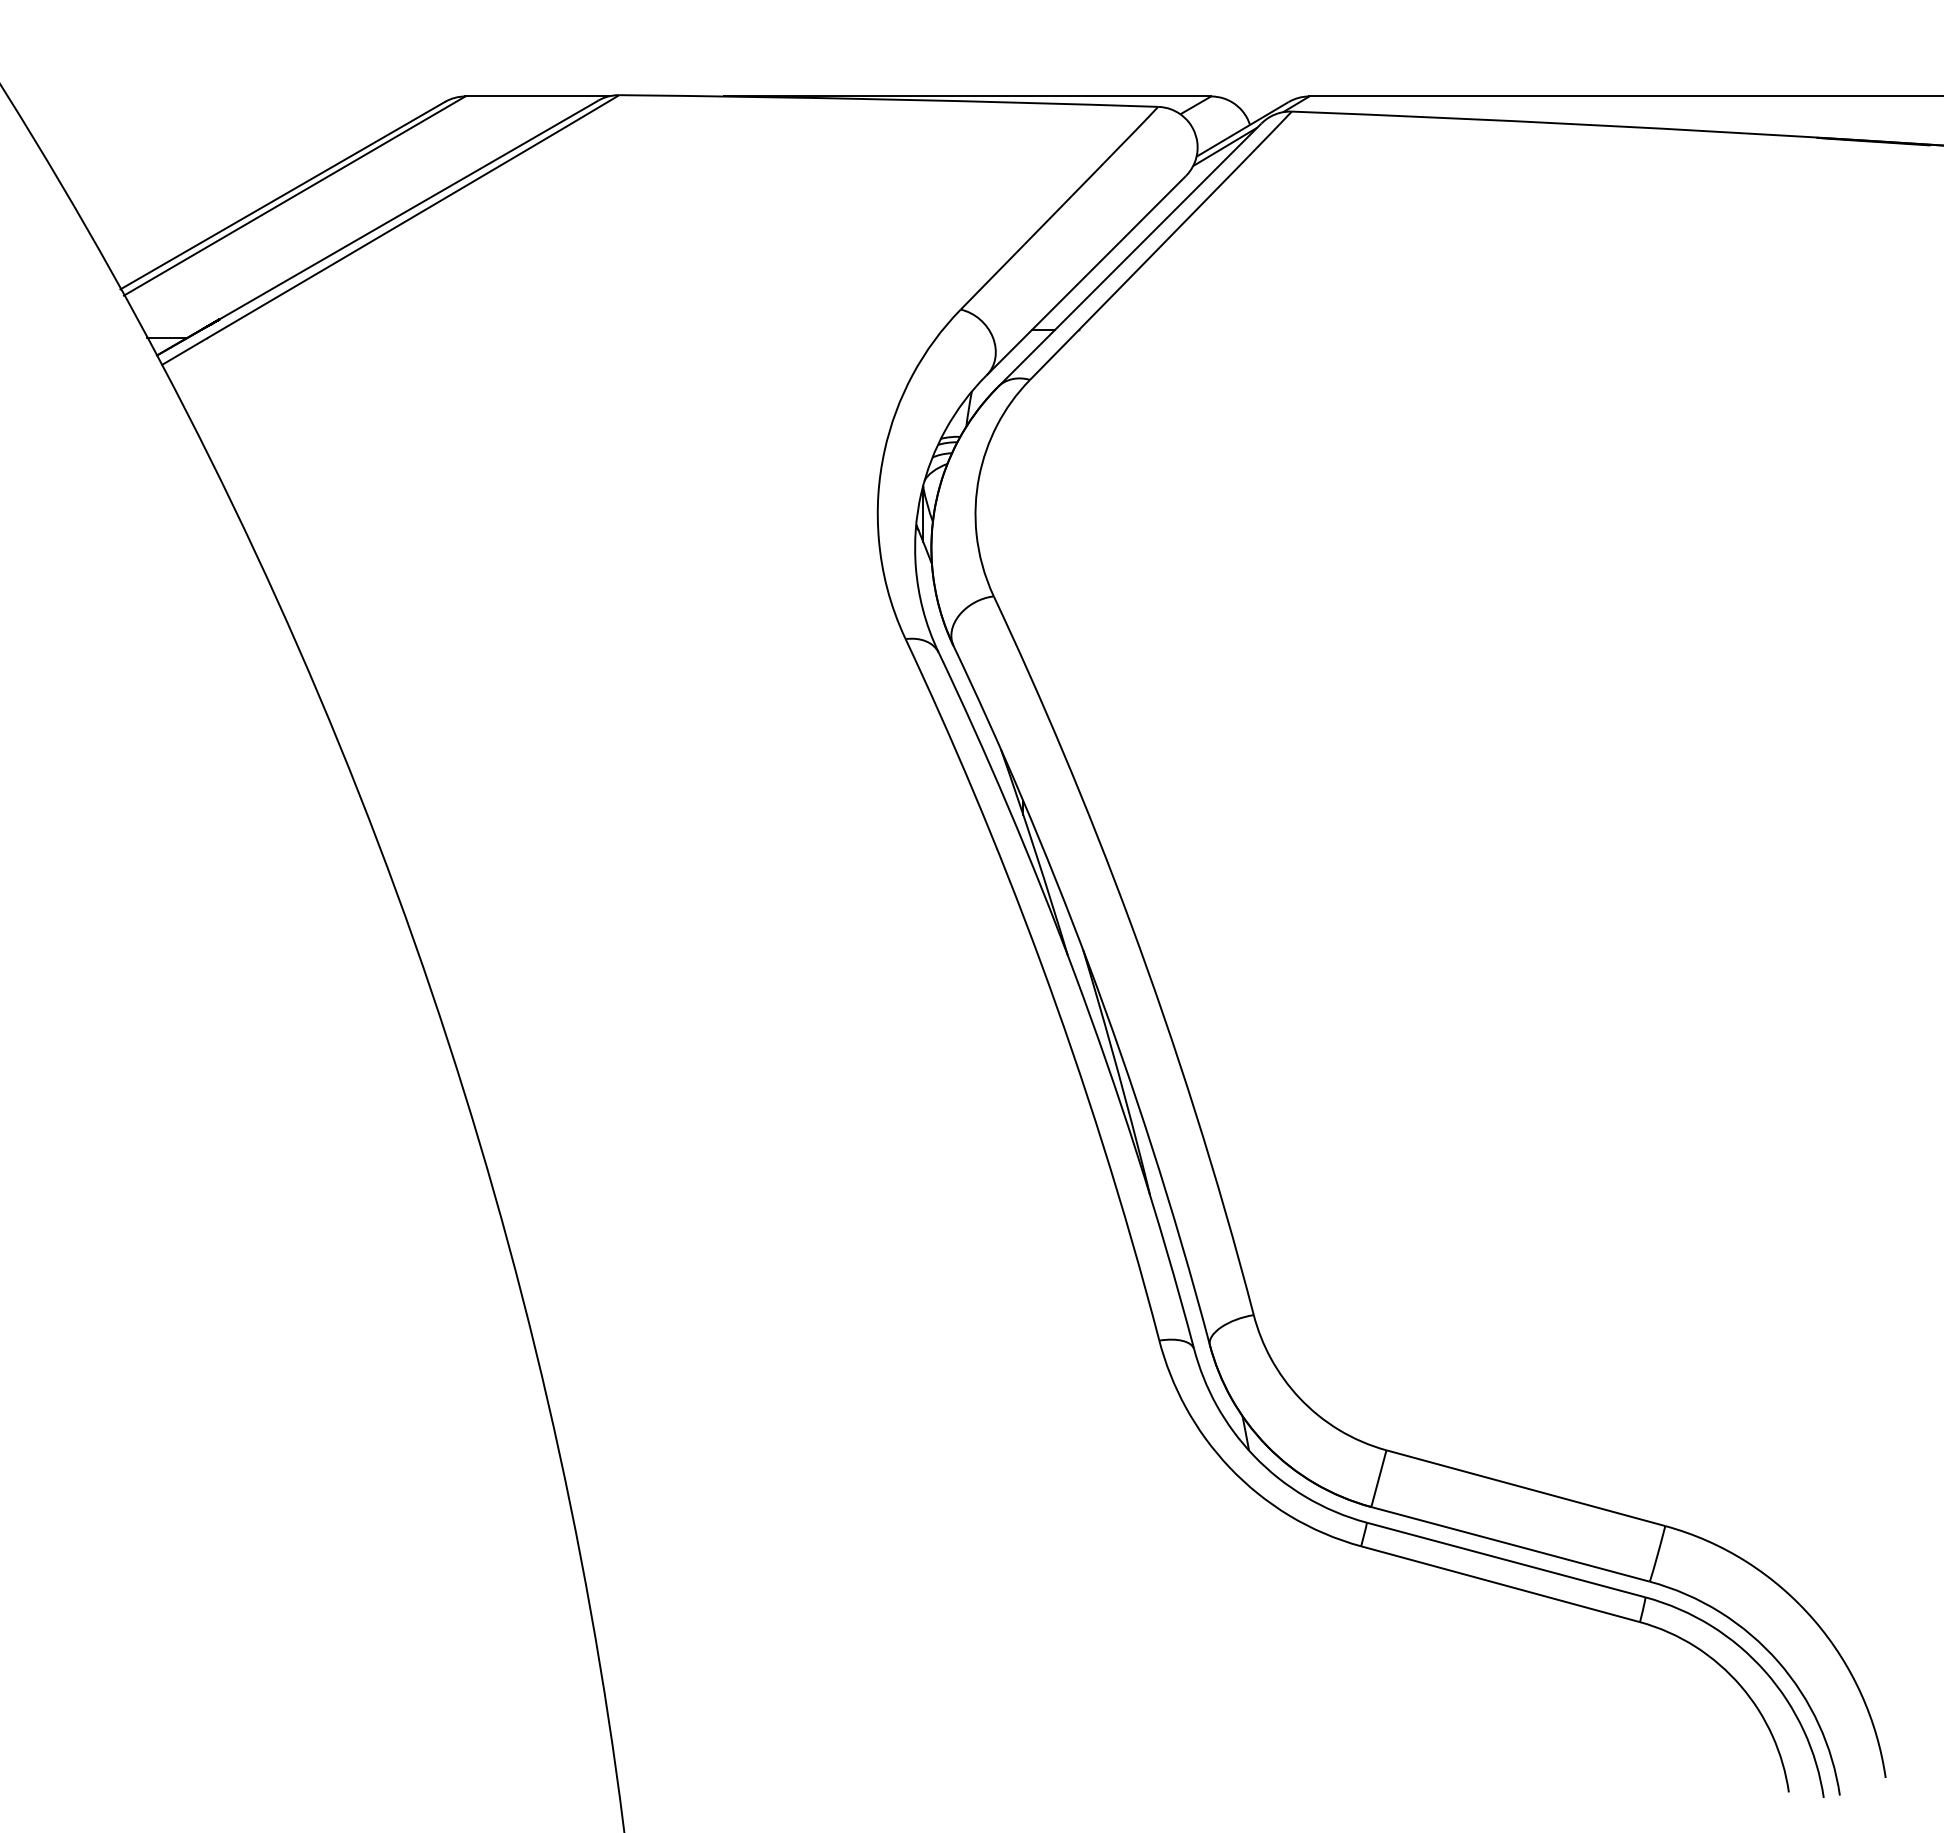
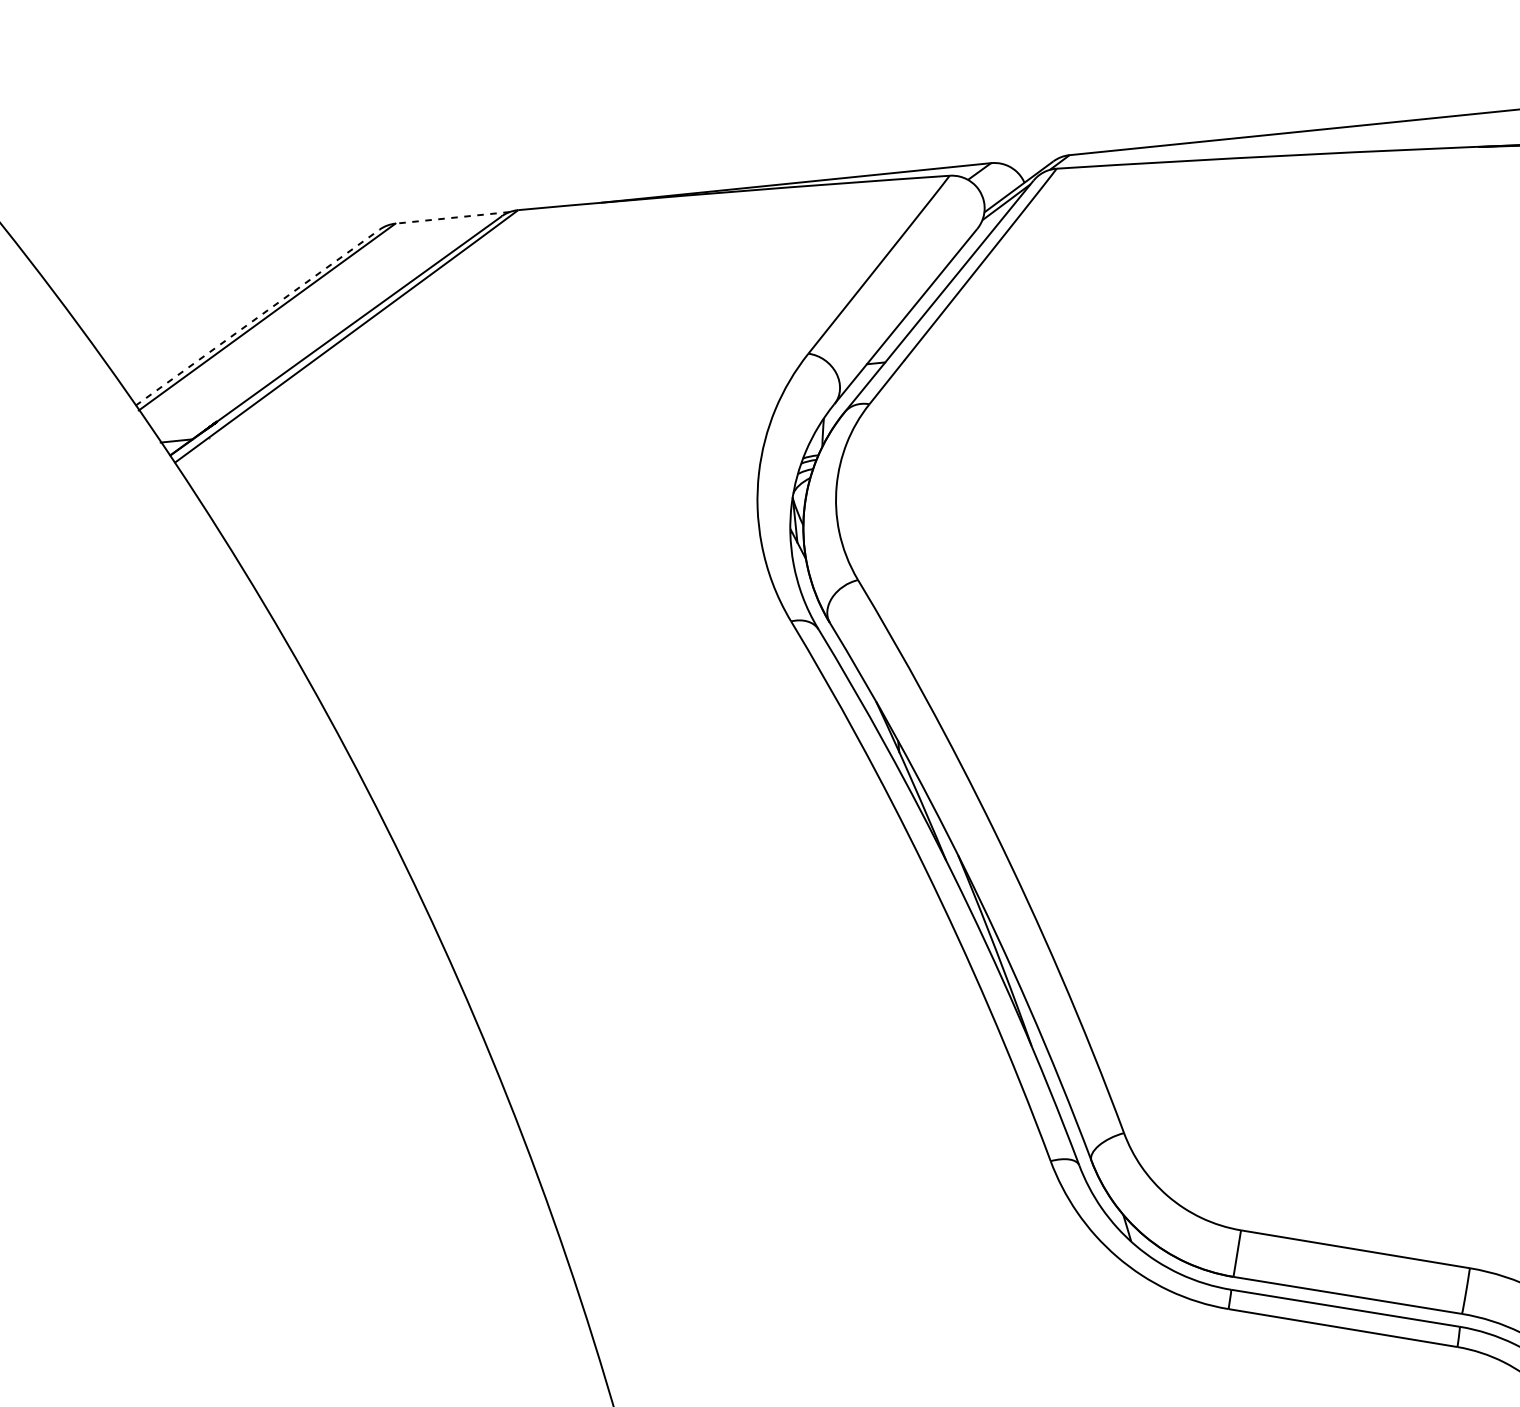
line: (536, 96) -> (452, 217), solid -> dashed
line: (283, 195) -> (258, 317), solid -> dashed

